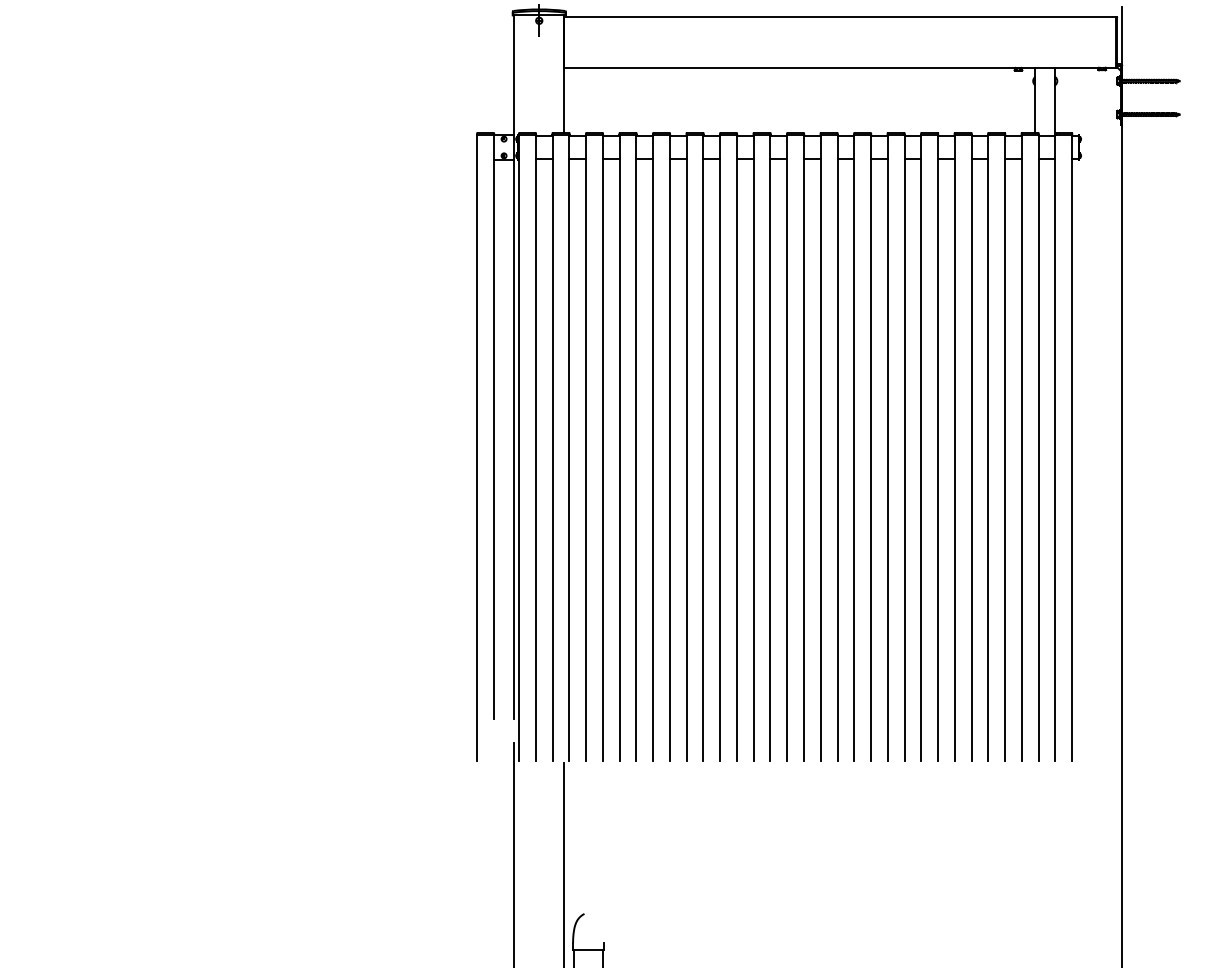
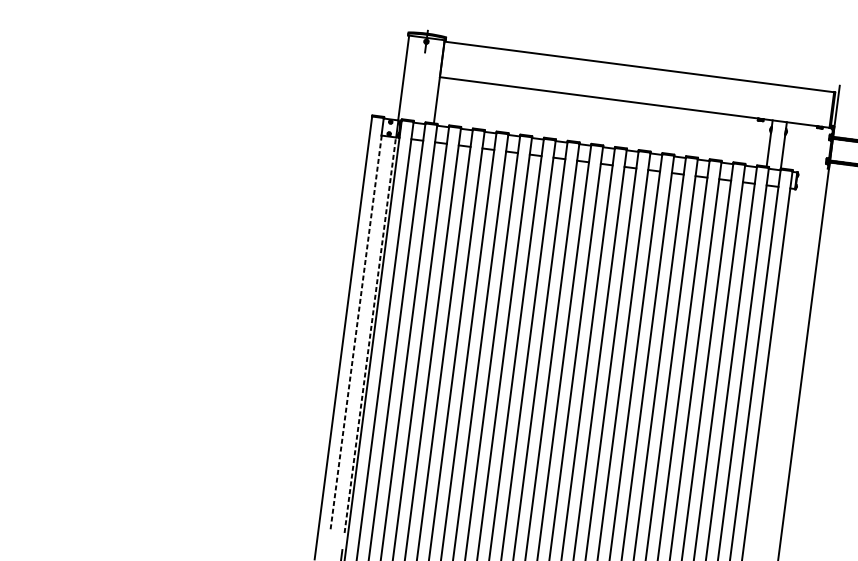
line: (494, 439) -> (356, 333), solid -> dashed
line: (514, 439) -> (370, 335), solid -> dashed

